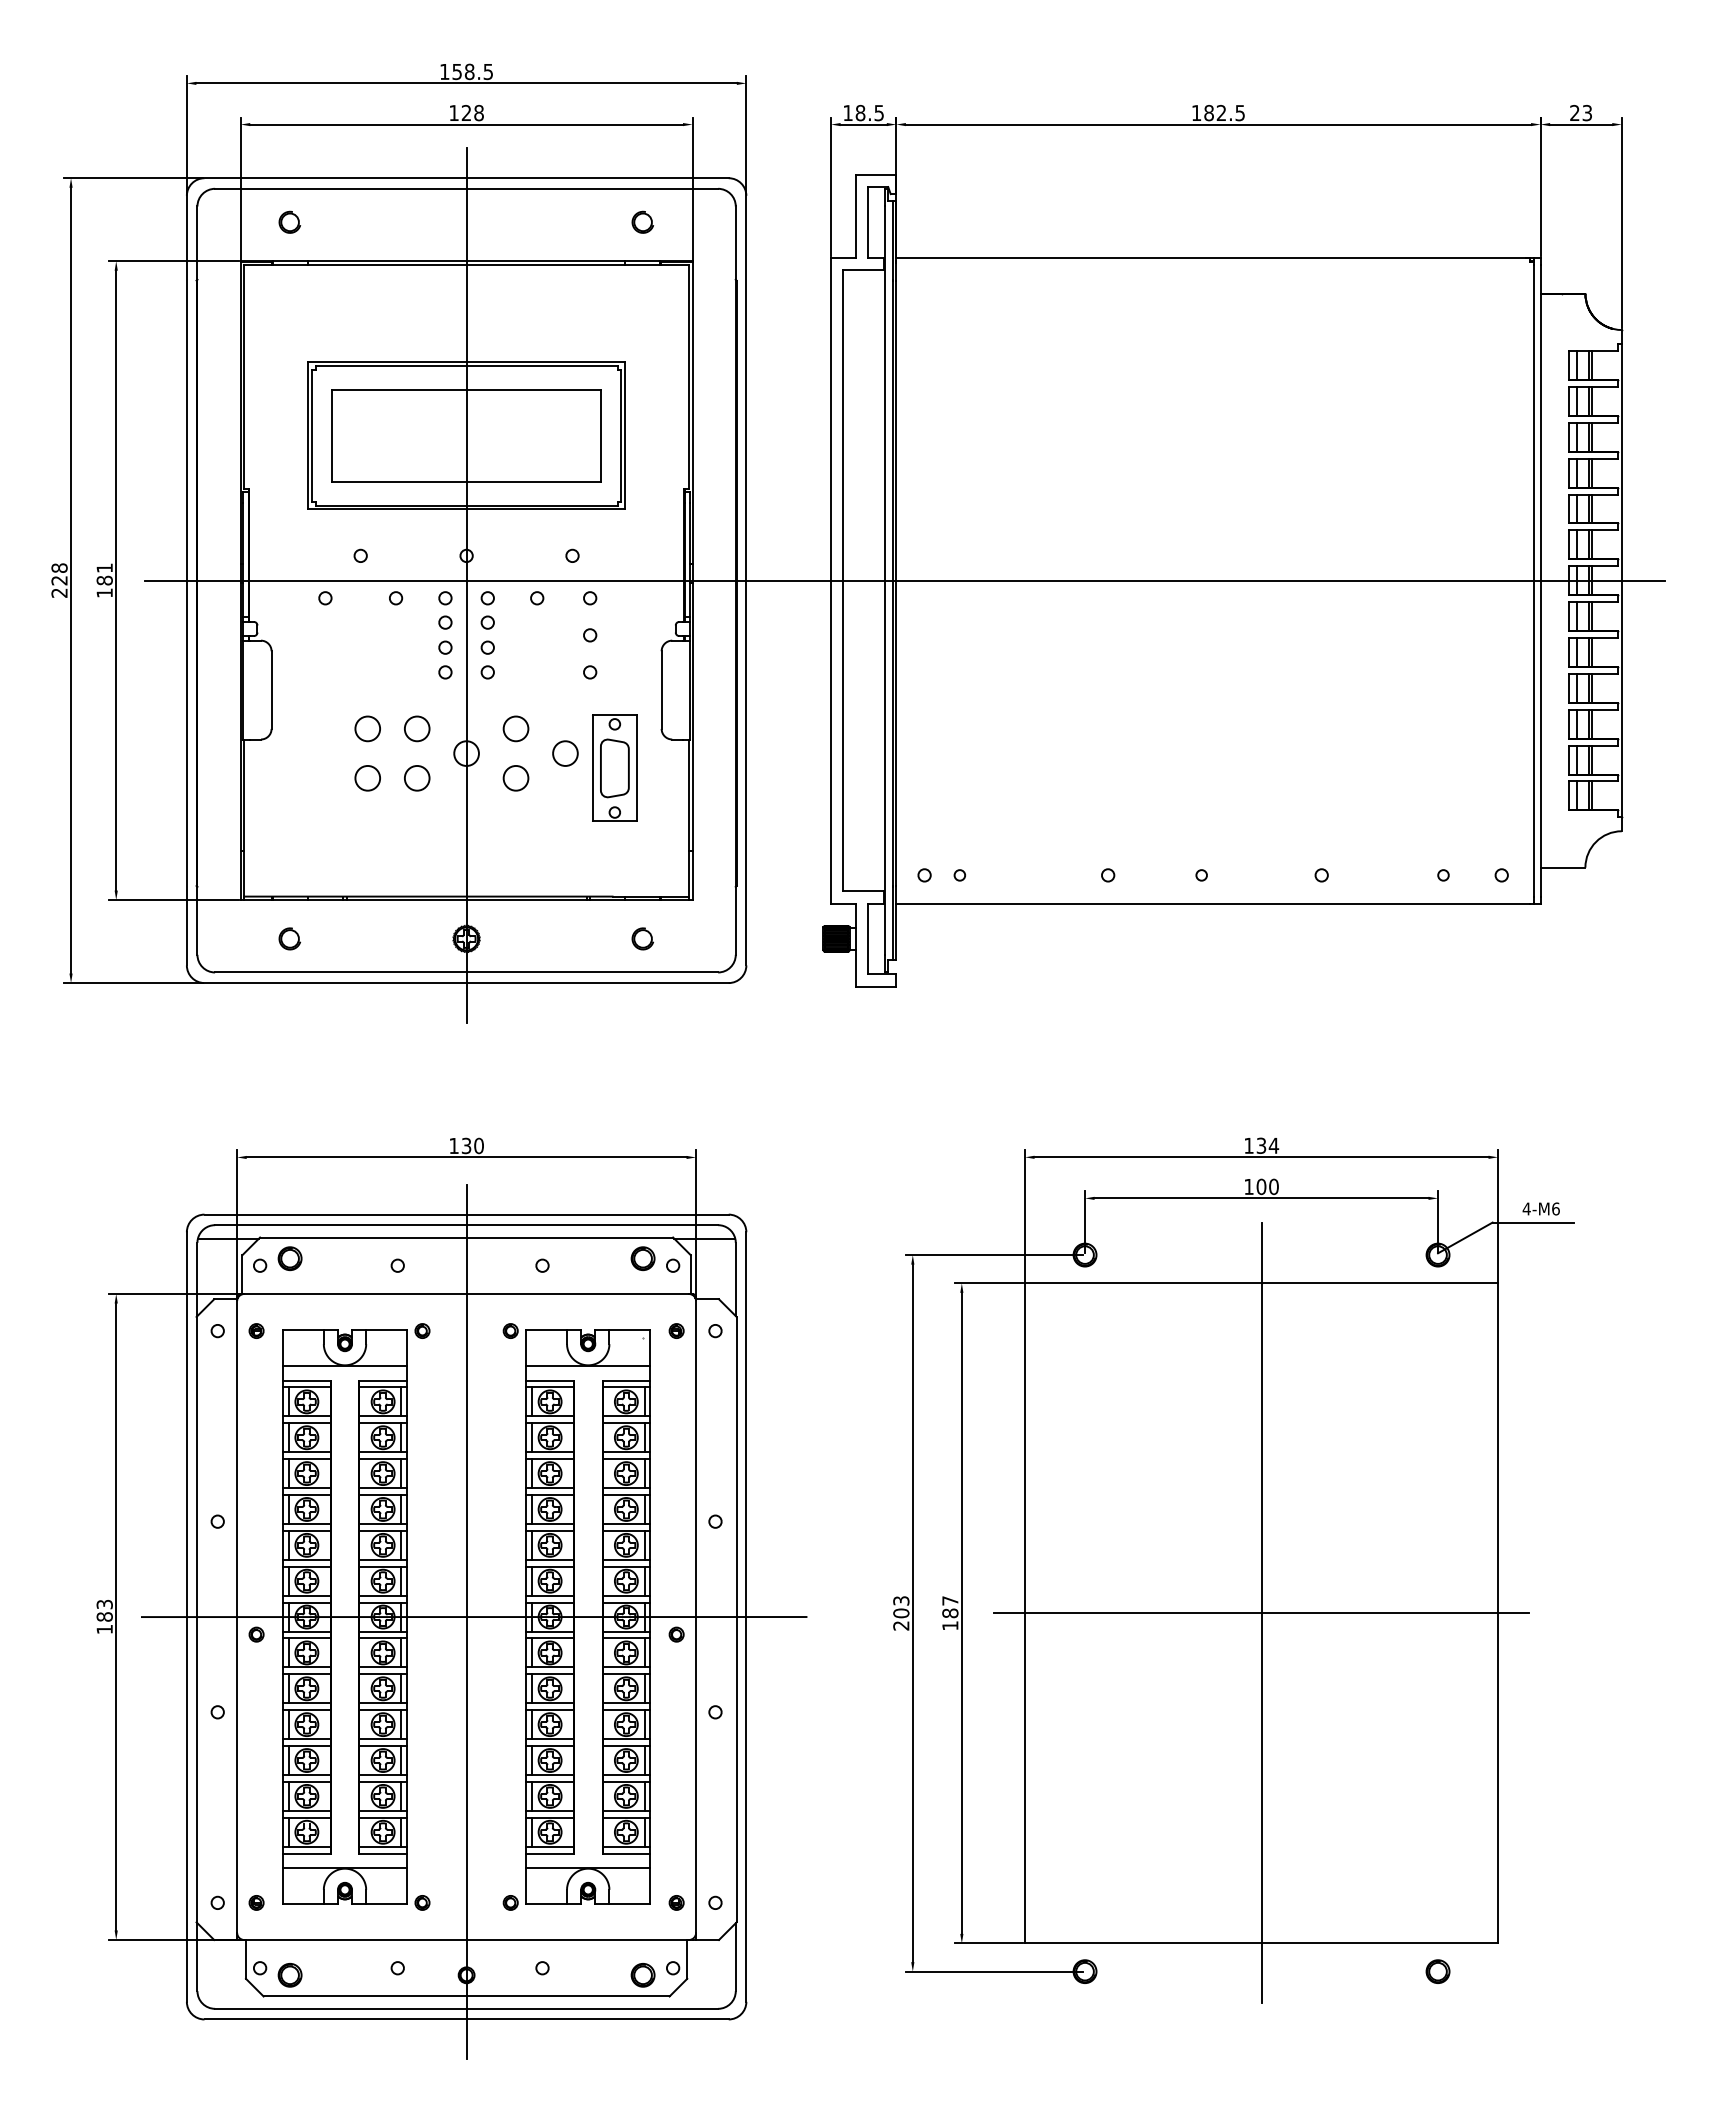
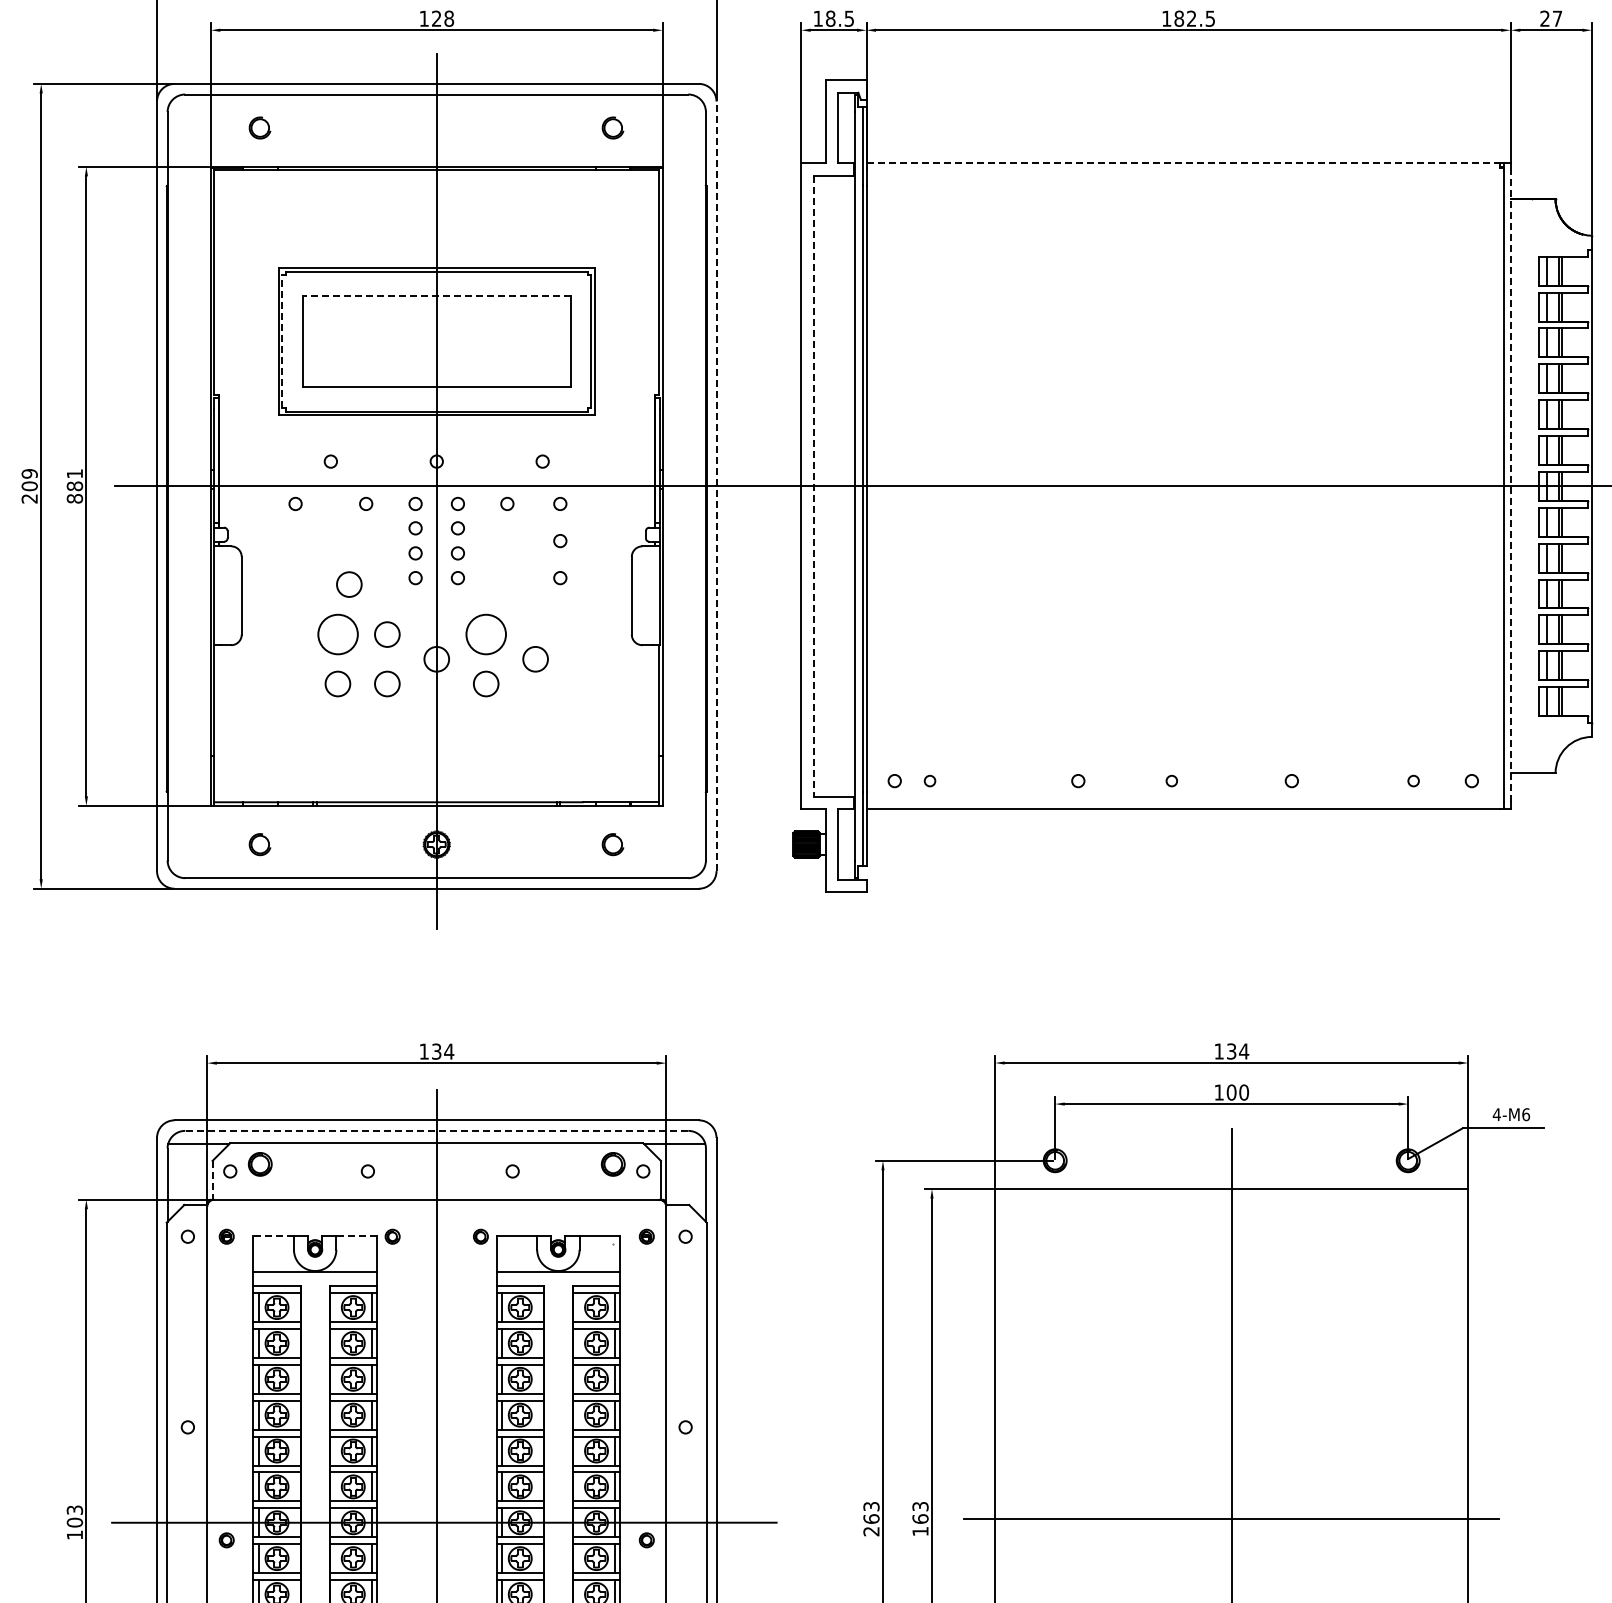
text: (1586, 112) -> (1556, 18), 23 -> 27
line: (1213, 257) -> (1183, 163), solid -> dashed
line: (466, 390) -> (436, 296), solid -> dashed
line: (312, 435) -> (282, 341), solid -> dashed
text: (59, 574) -> (29, 480), 228 -> 209
line: (746, 580) -> (716, 486), solid -> dashed
line: (843, 580) -> (813, 486), solid -> dashed
line: (1540, 580) -> (1510, 486), solid -> dashed
text: (104, 592) -> (74, 498), 181 -> 881
circle: (379, 678) -> (349, 584), added
circle: (367, 728) -> (337, 634), size x1.6
circle: (515, 728) -> (485, 634), size x1.6
part: (614, 767) -> (584, 673), removed
text: (478, 1145) -> (448, 1051), 130 -> 134
line: (466, 1225) -> (436, 1131), solid -> dashed
line: (242, 1275) -> (212, 1181), solid -> dashed
line: (303, 1330) -> (273, 1236), solid -> dashed
line: (385, 1330) -> (355, 1236), solid -> dashed
text: (950, 1607) -> (920, 1513), 187 -> 163
text: (901, 1613) -> (871, 1519), 203 -> 263
text: (104, 1616) -> (74, 1522), 183 -> 103

